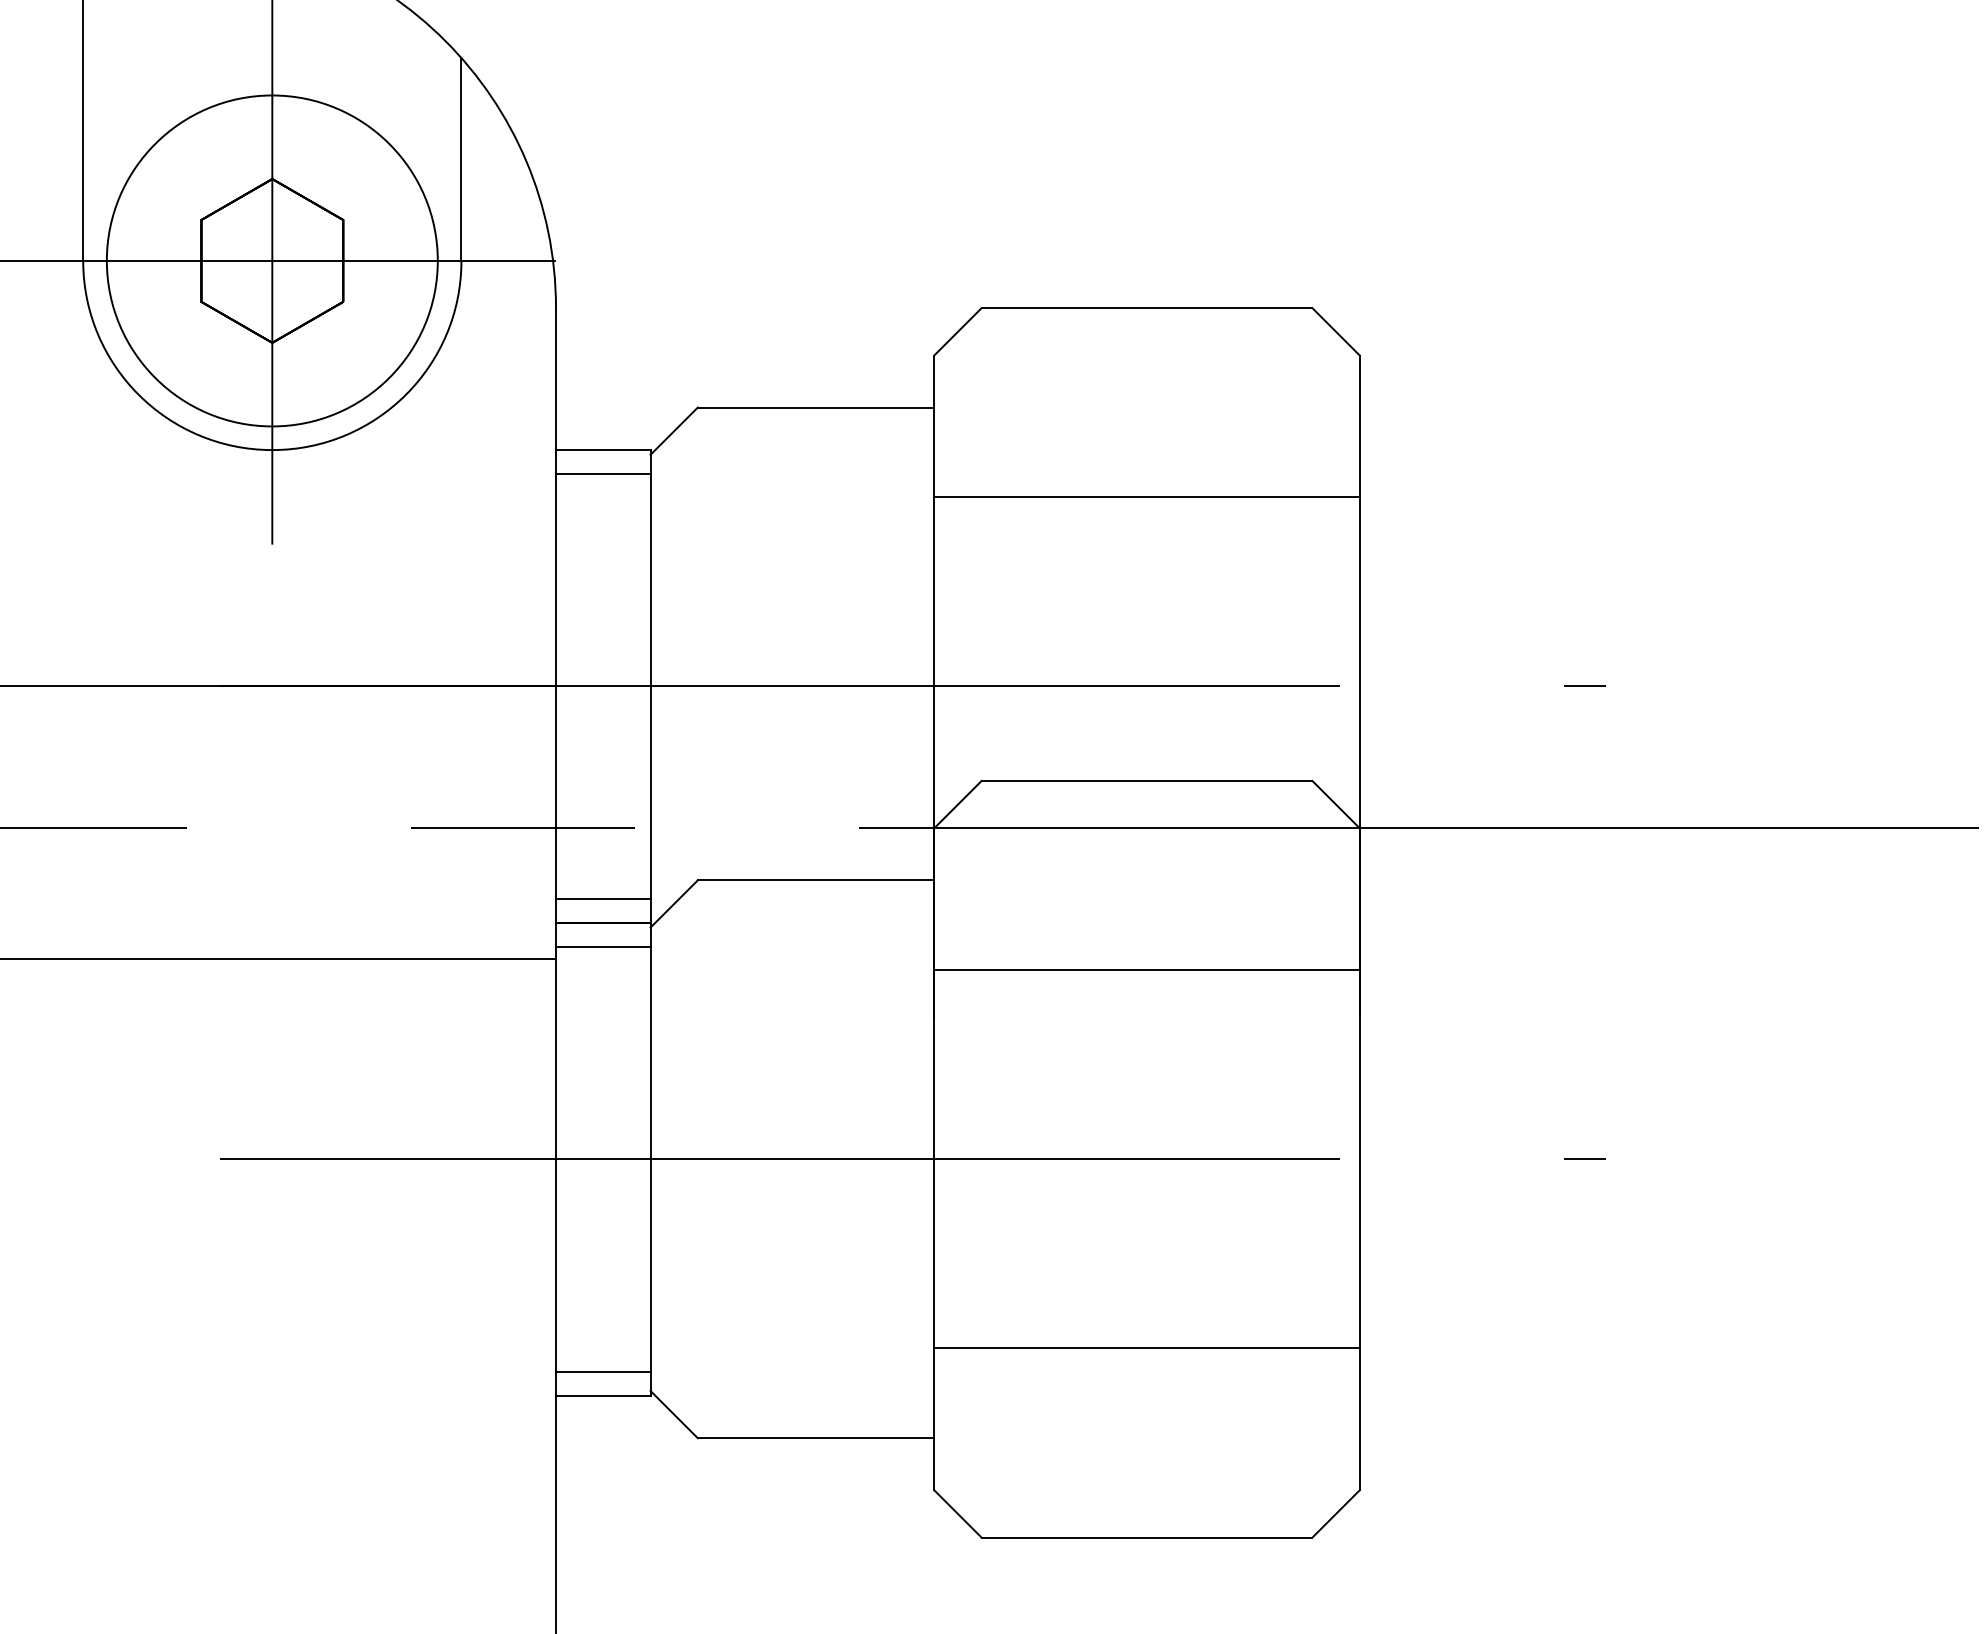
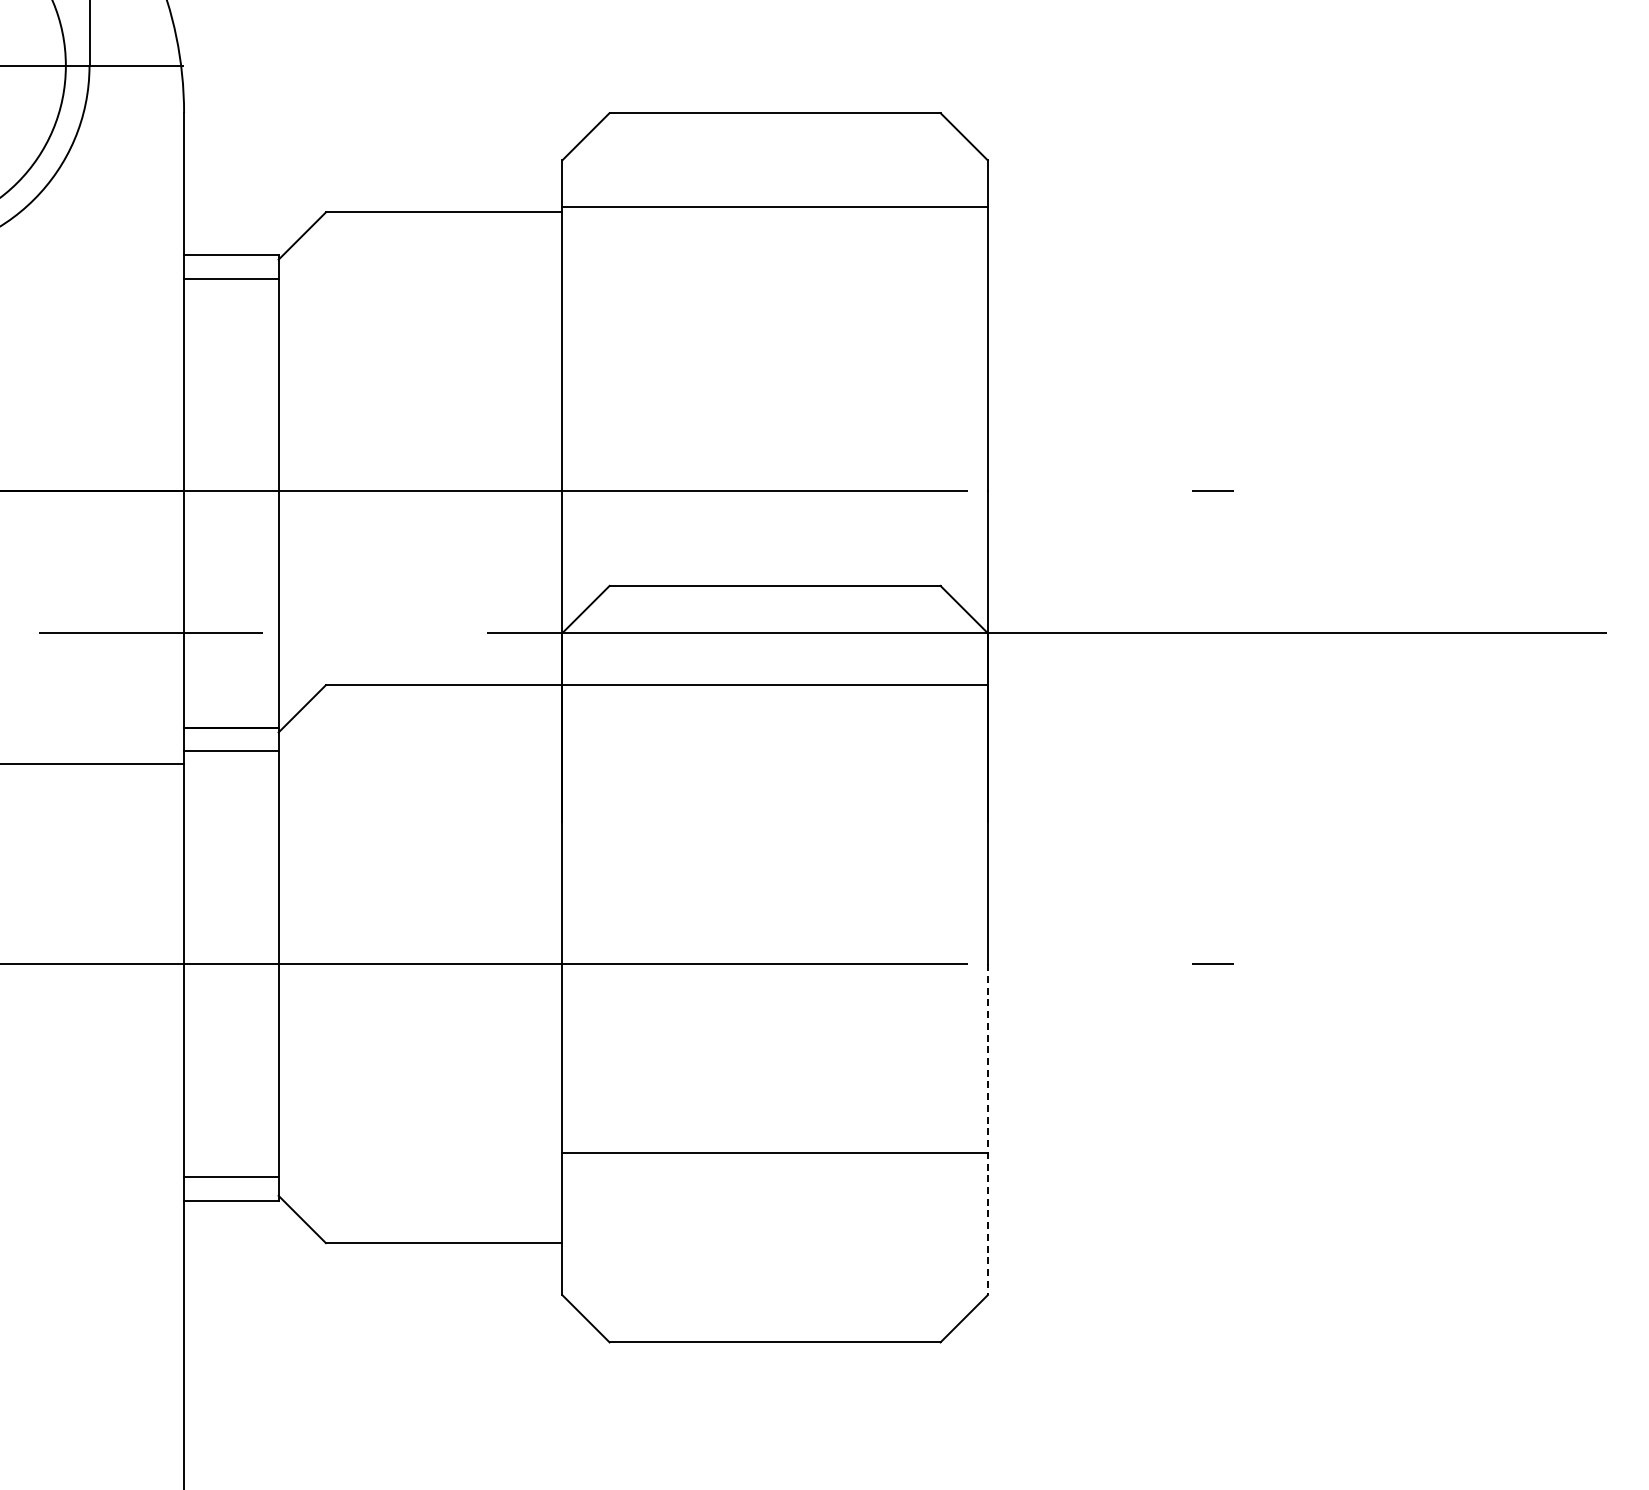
line: (1146, 497) -> (774, 207), moved
line: (603, 899) -> (231, 704), removed
line: (1146, 970) -> (774, 685), moved
line: (1359, 1325) -> (987, 1130), solid -> dashed

